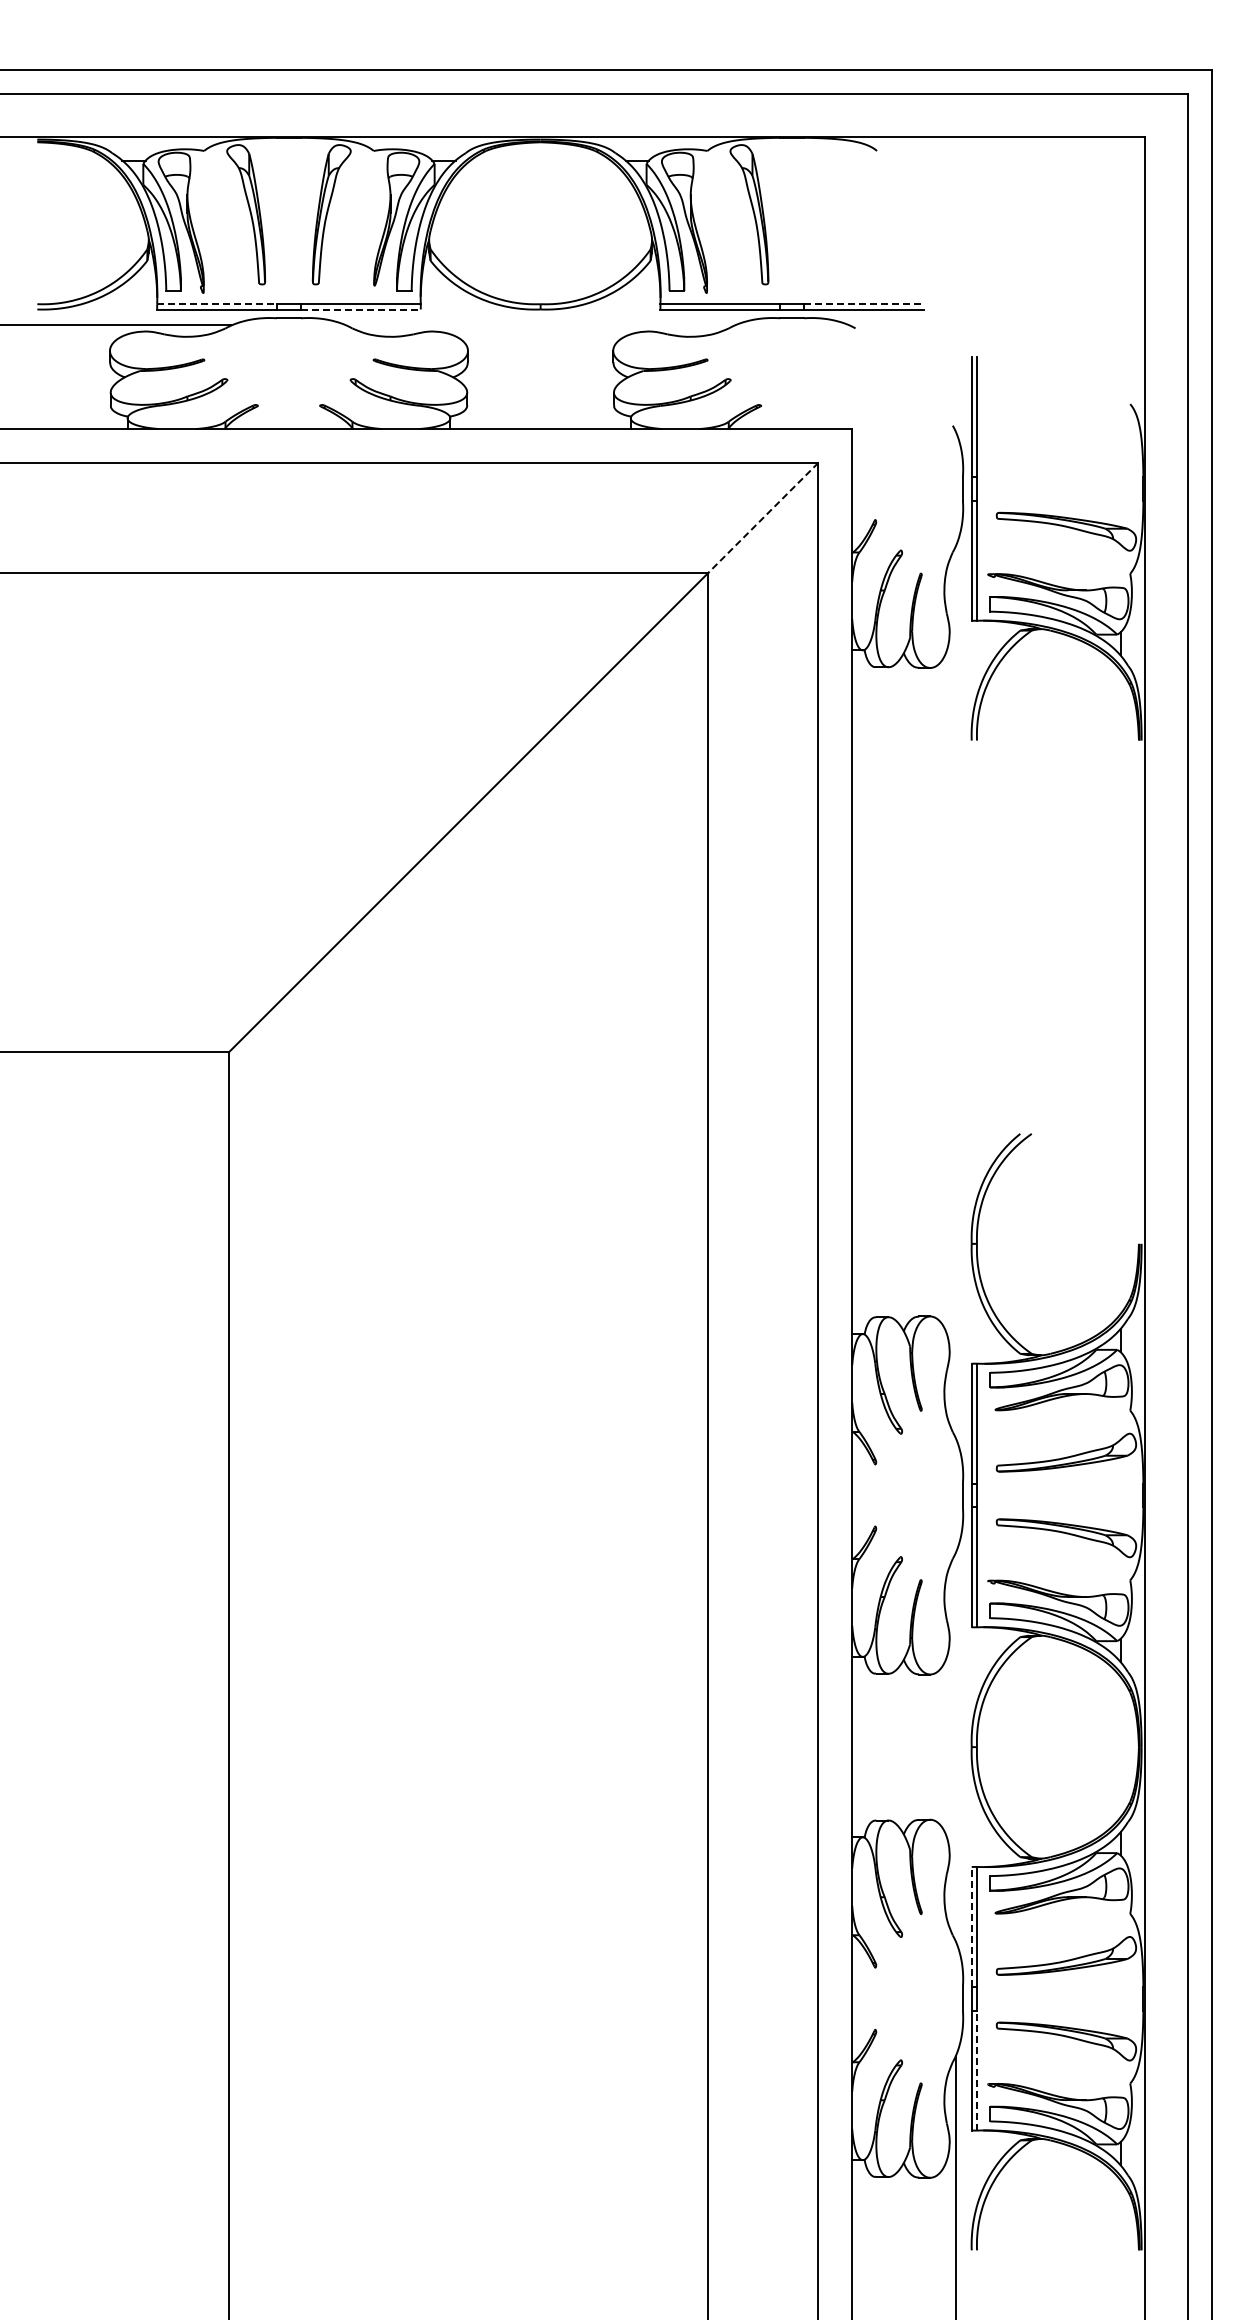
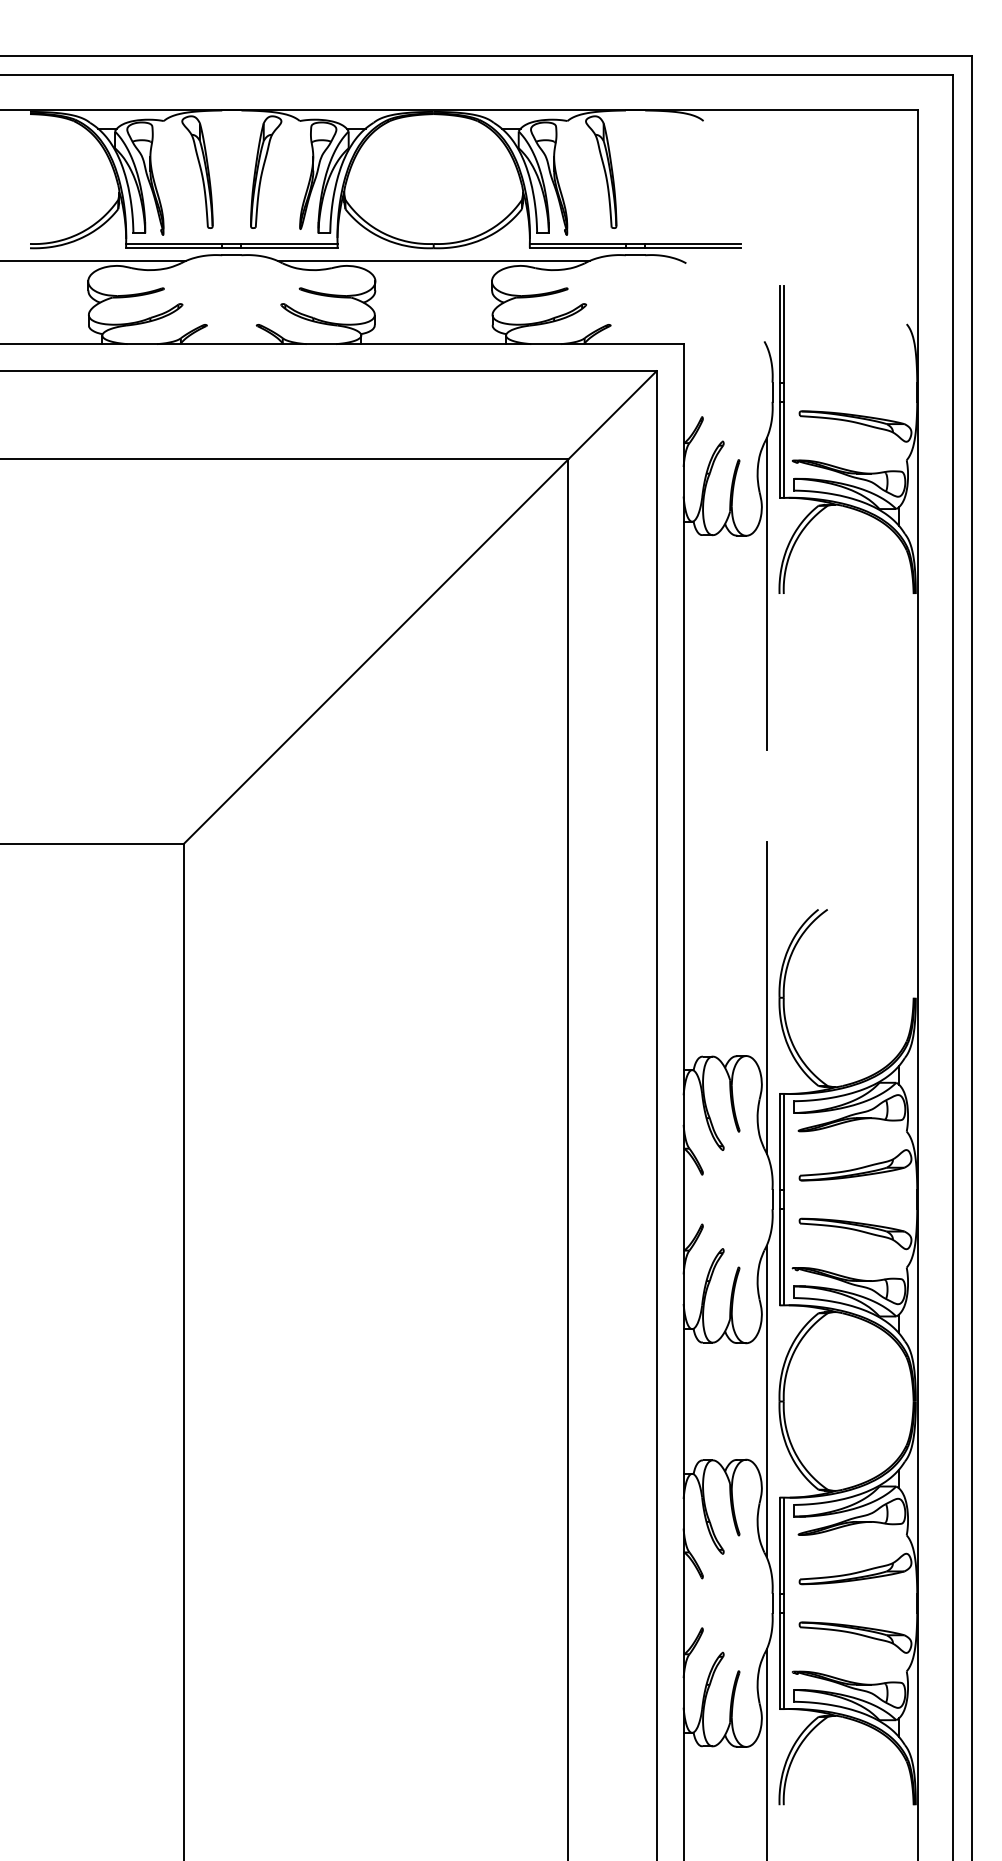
line: (217, 304) -> (174, 244), dashed -> solid
line: (864, 304) -> (693, 244), dashed -> solid
line: (360, 309) -> (289, 248), dashed -> solid
line: (540, 325) -> (433, 261), added
line: (763, 517) -> (612, 415), dashed -> solid
line: (955, 740) -> (766, 593), added
line: (955, 1243) -> (766, 997), added
line: (955, 1746) -> (766, 1400), added
line: (971, 1926) -> (779, 1545), dashed -> solid
line: (977, 2070) -> (784, 1660), dashed -> solid

